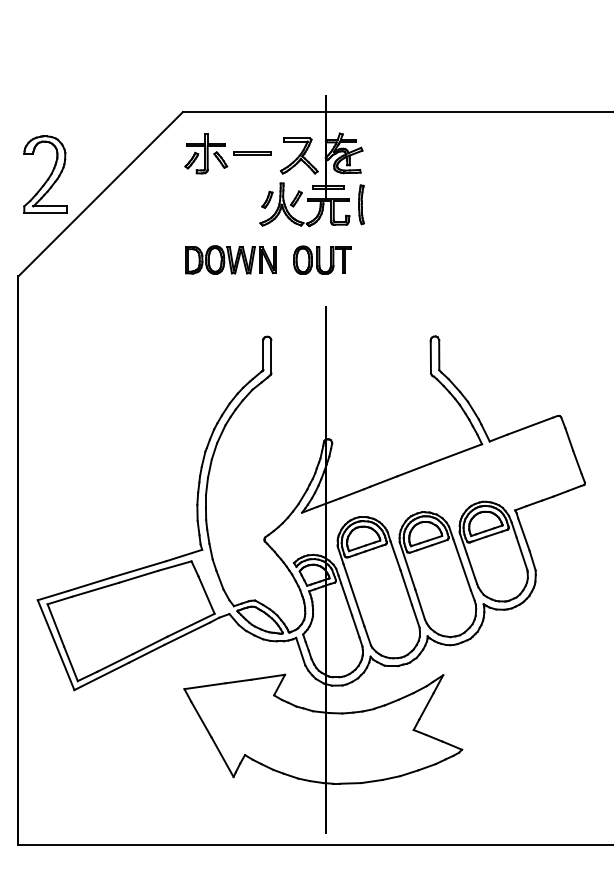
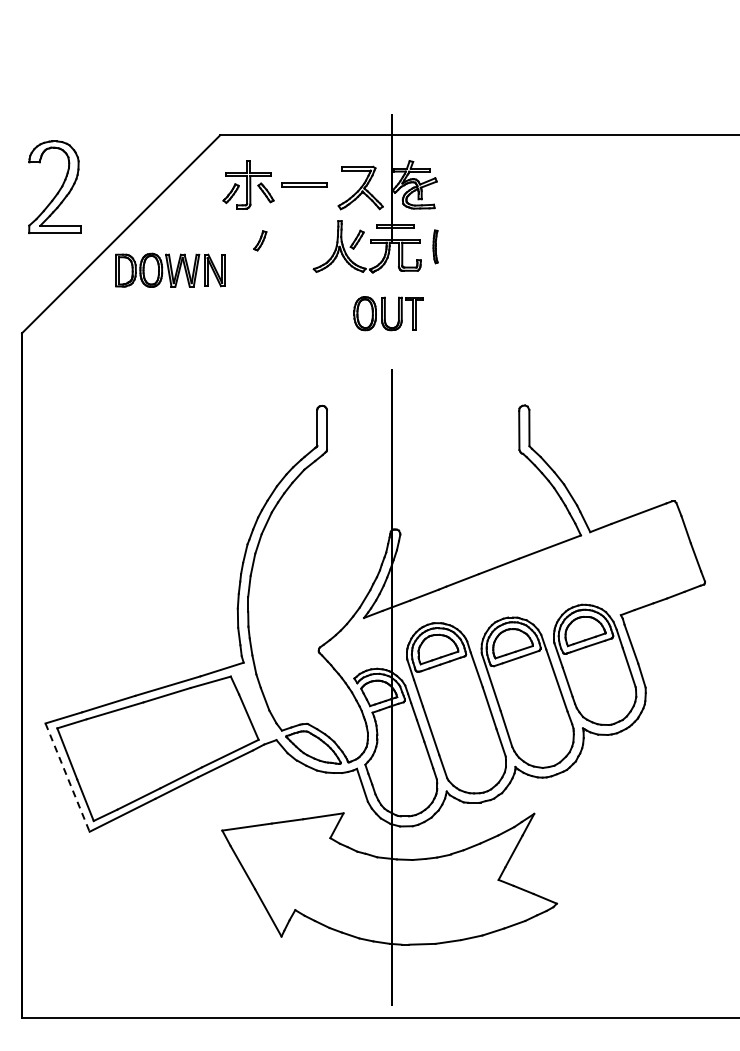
part: (45, 174) -> (54, 187), moved
part: (267, 199) -> (260, 240), moved
part: (361, 204) -> (435, 246), size x0.7
part: (231, 259) -> (170, 269), moved
line: (56, 645) -> (67, 778), solid -> dashed

